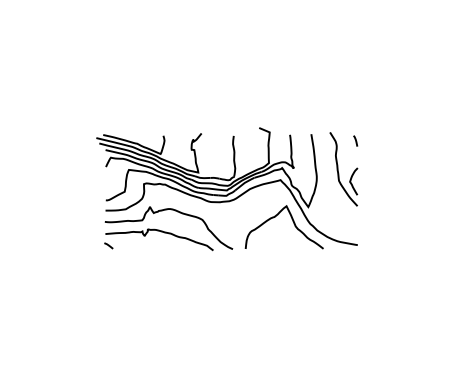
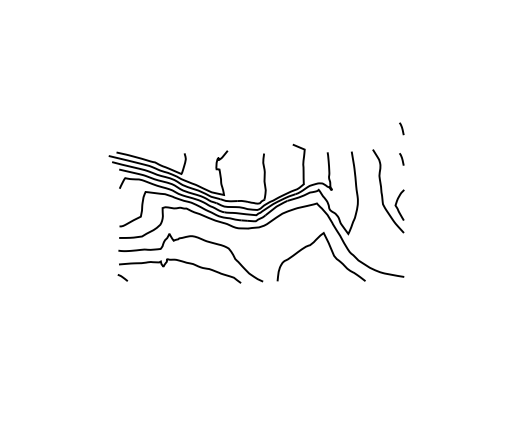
curve: (355, 113) -> (401, 128), added

